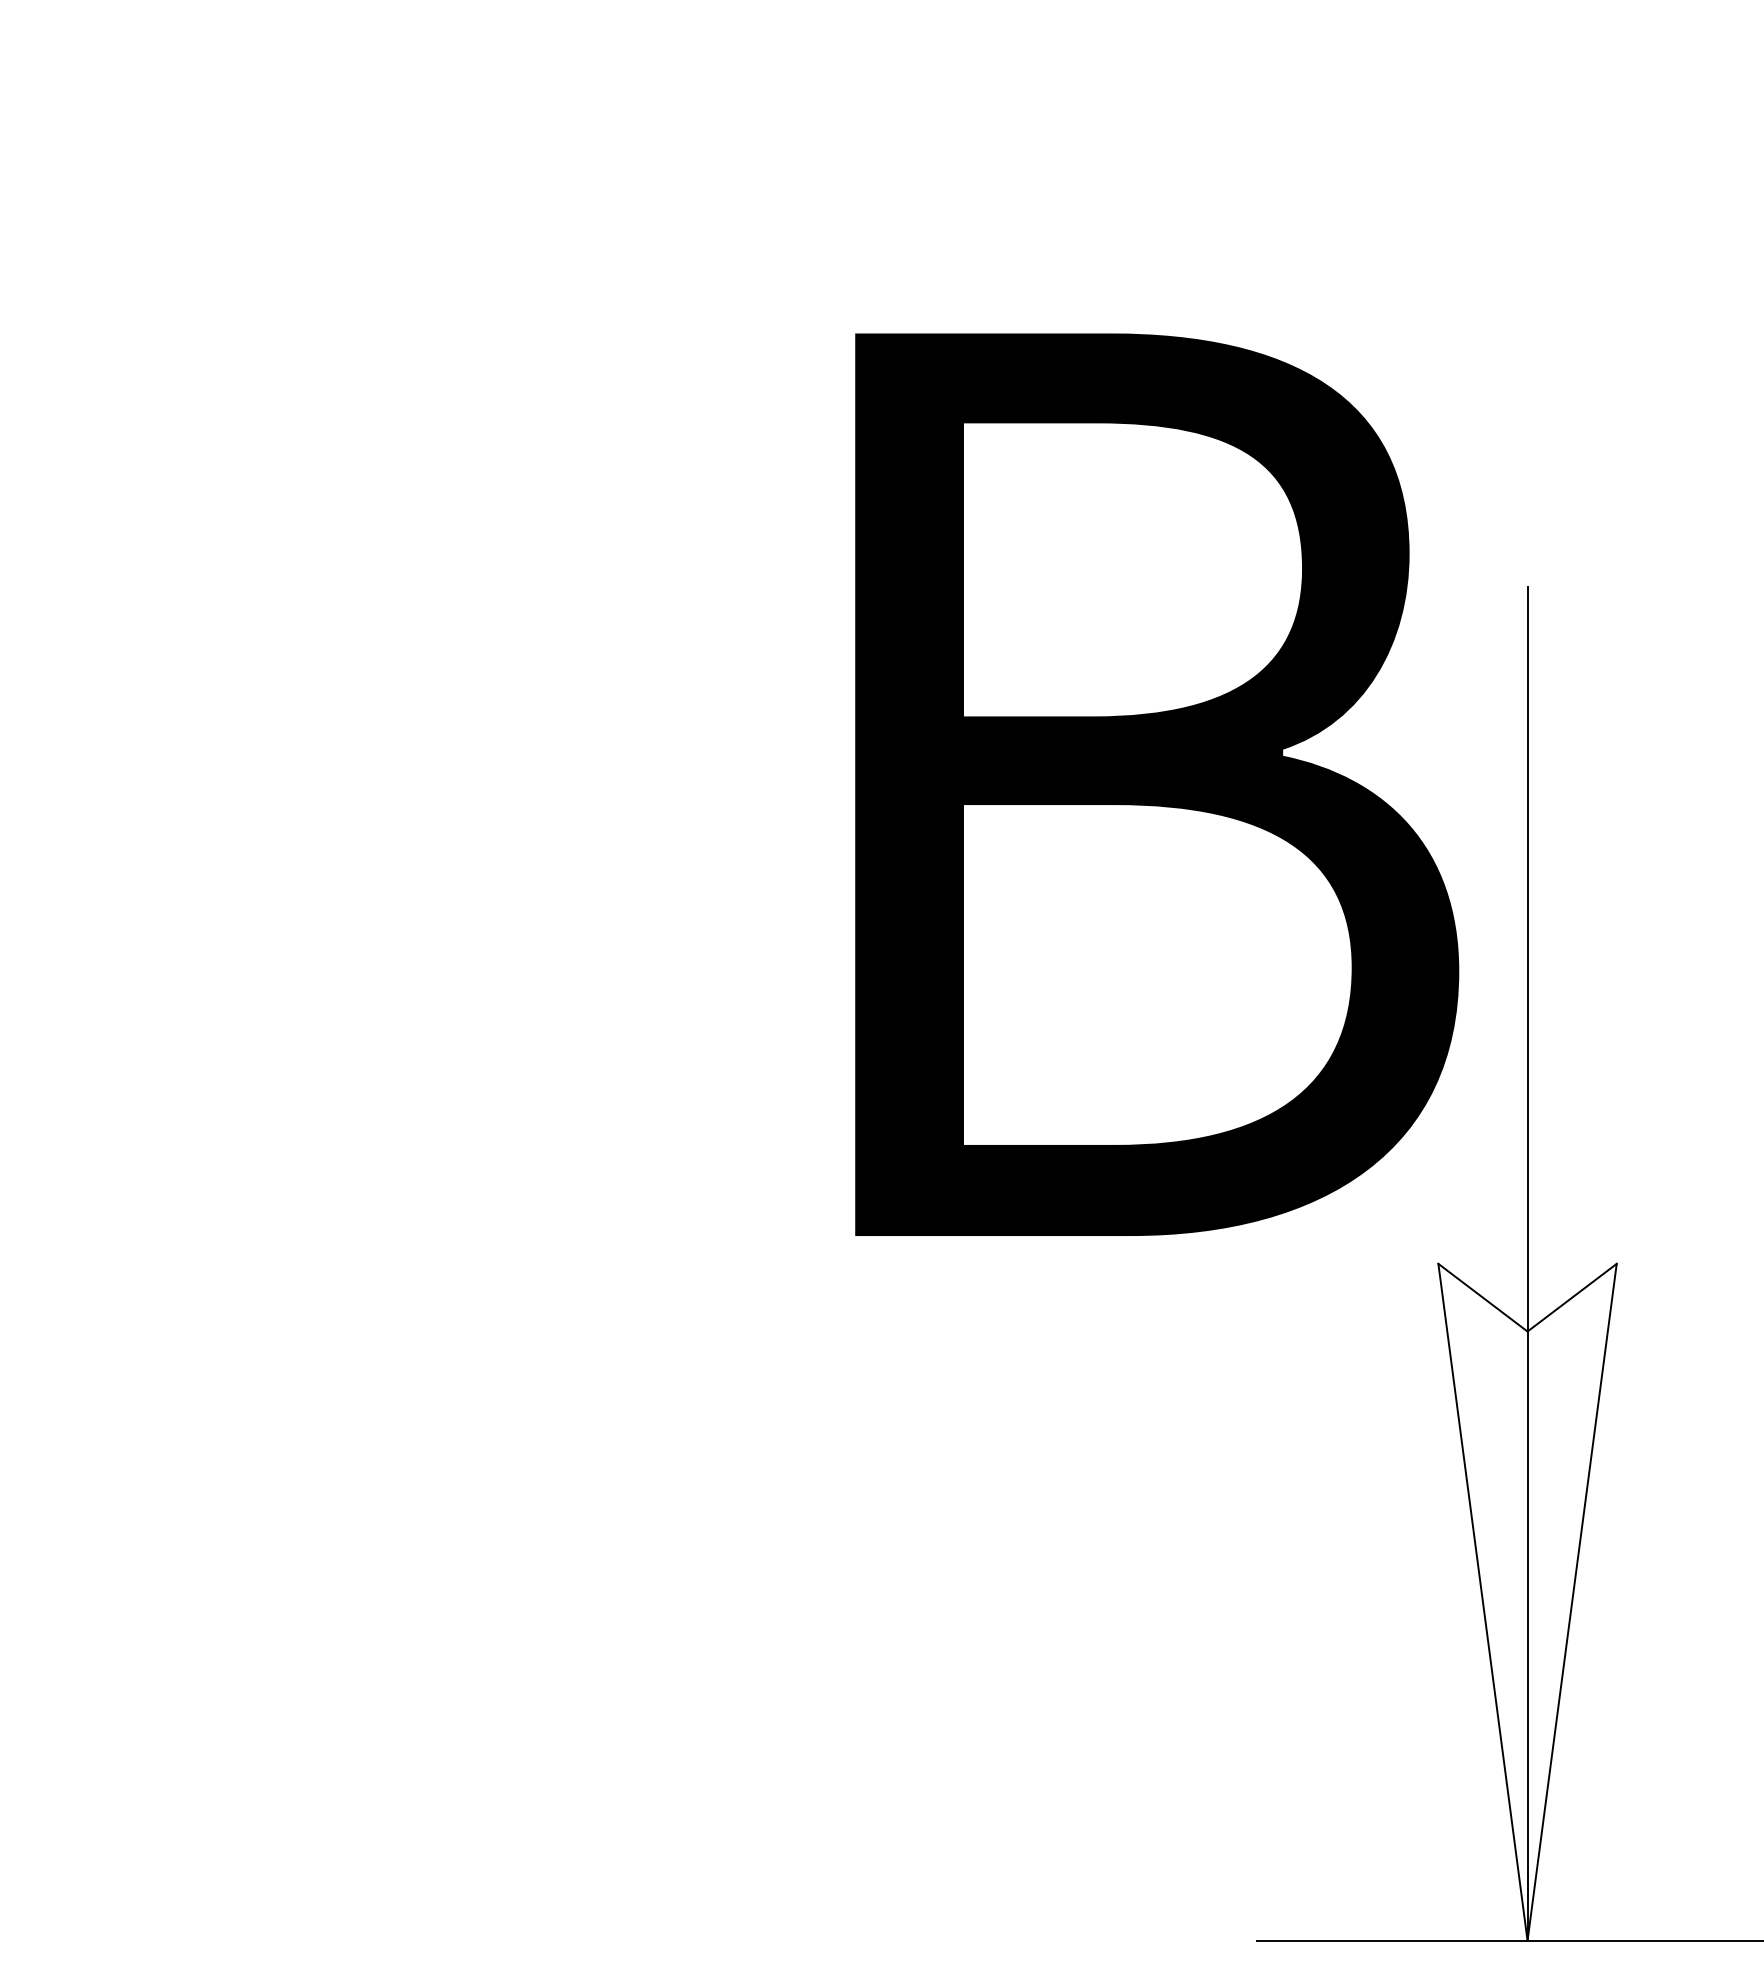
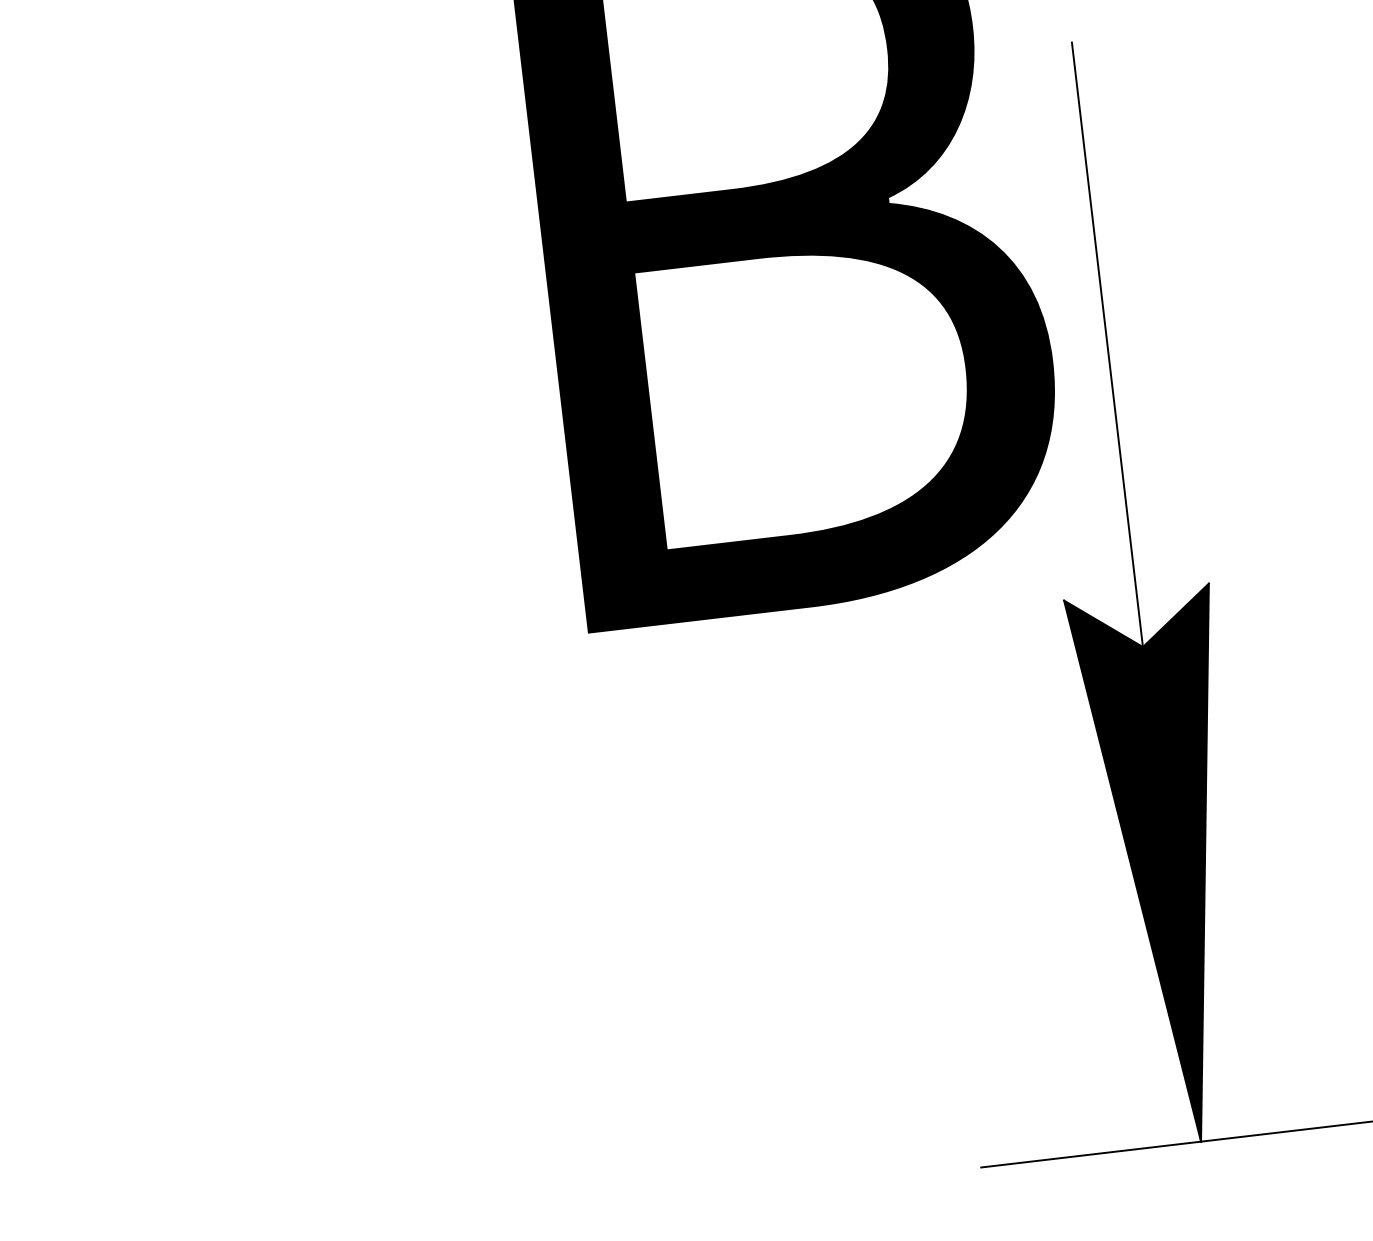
fill: (1527, 1601) -> (1168, 866), added

